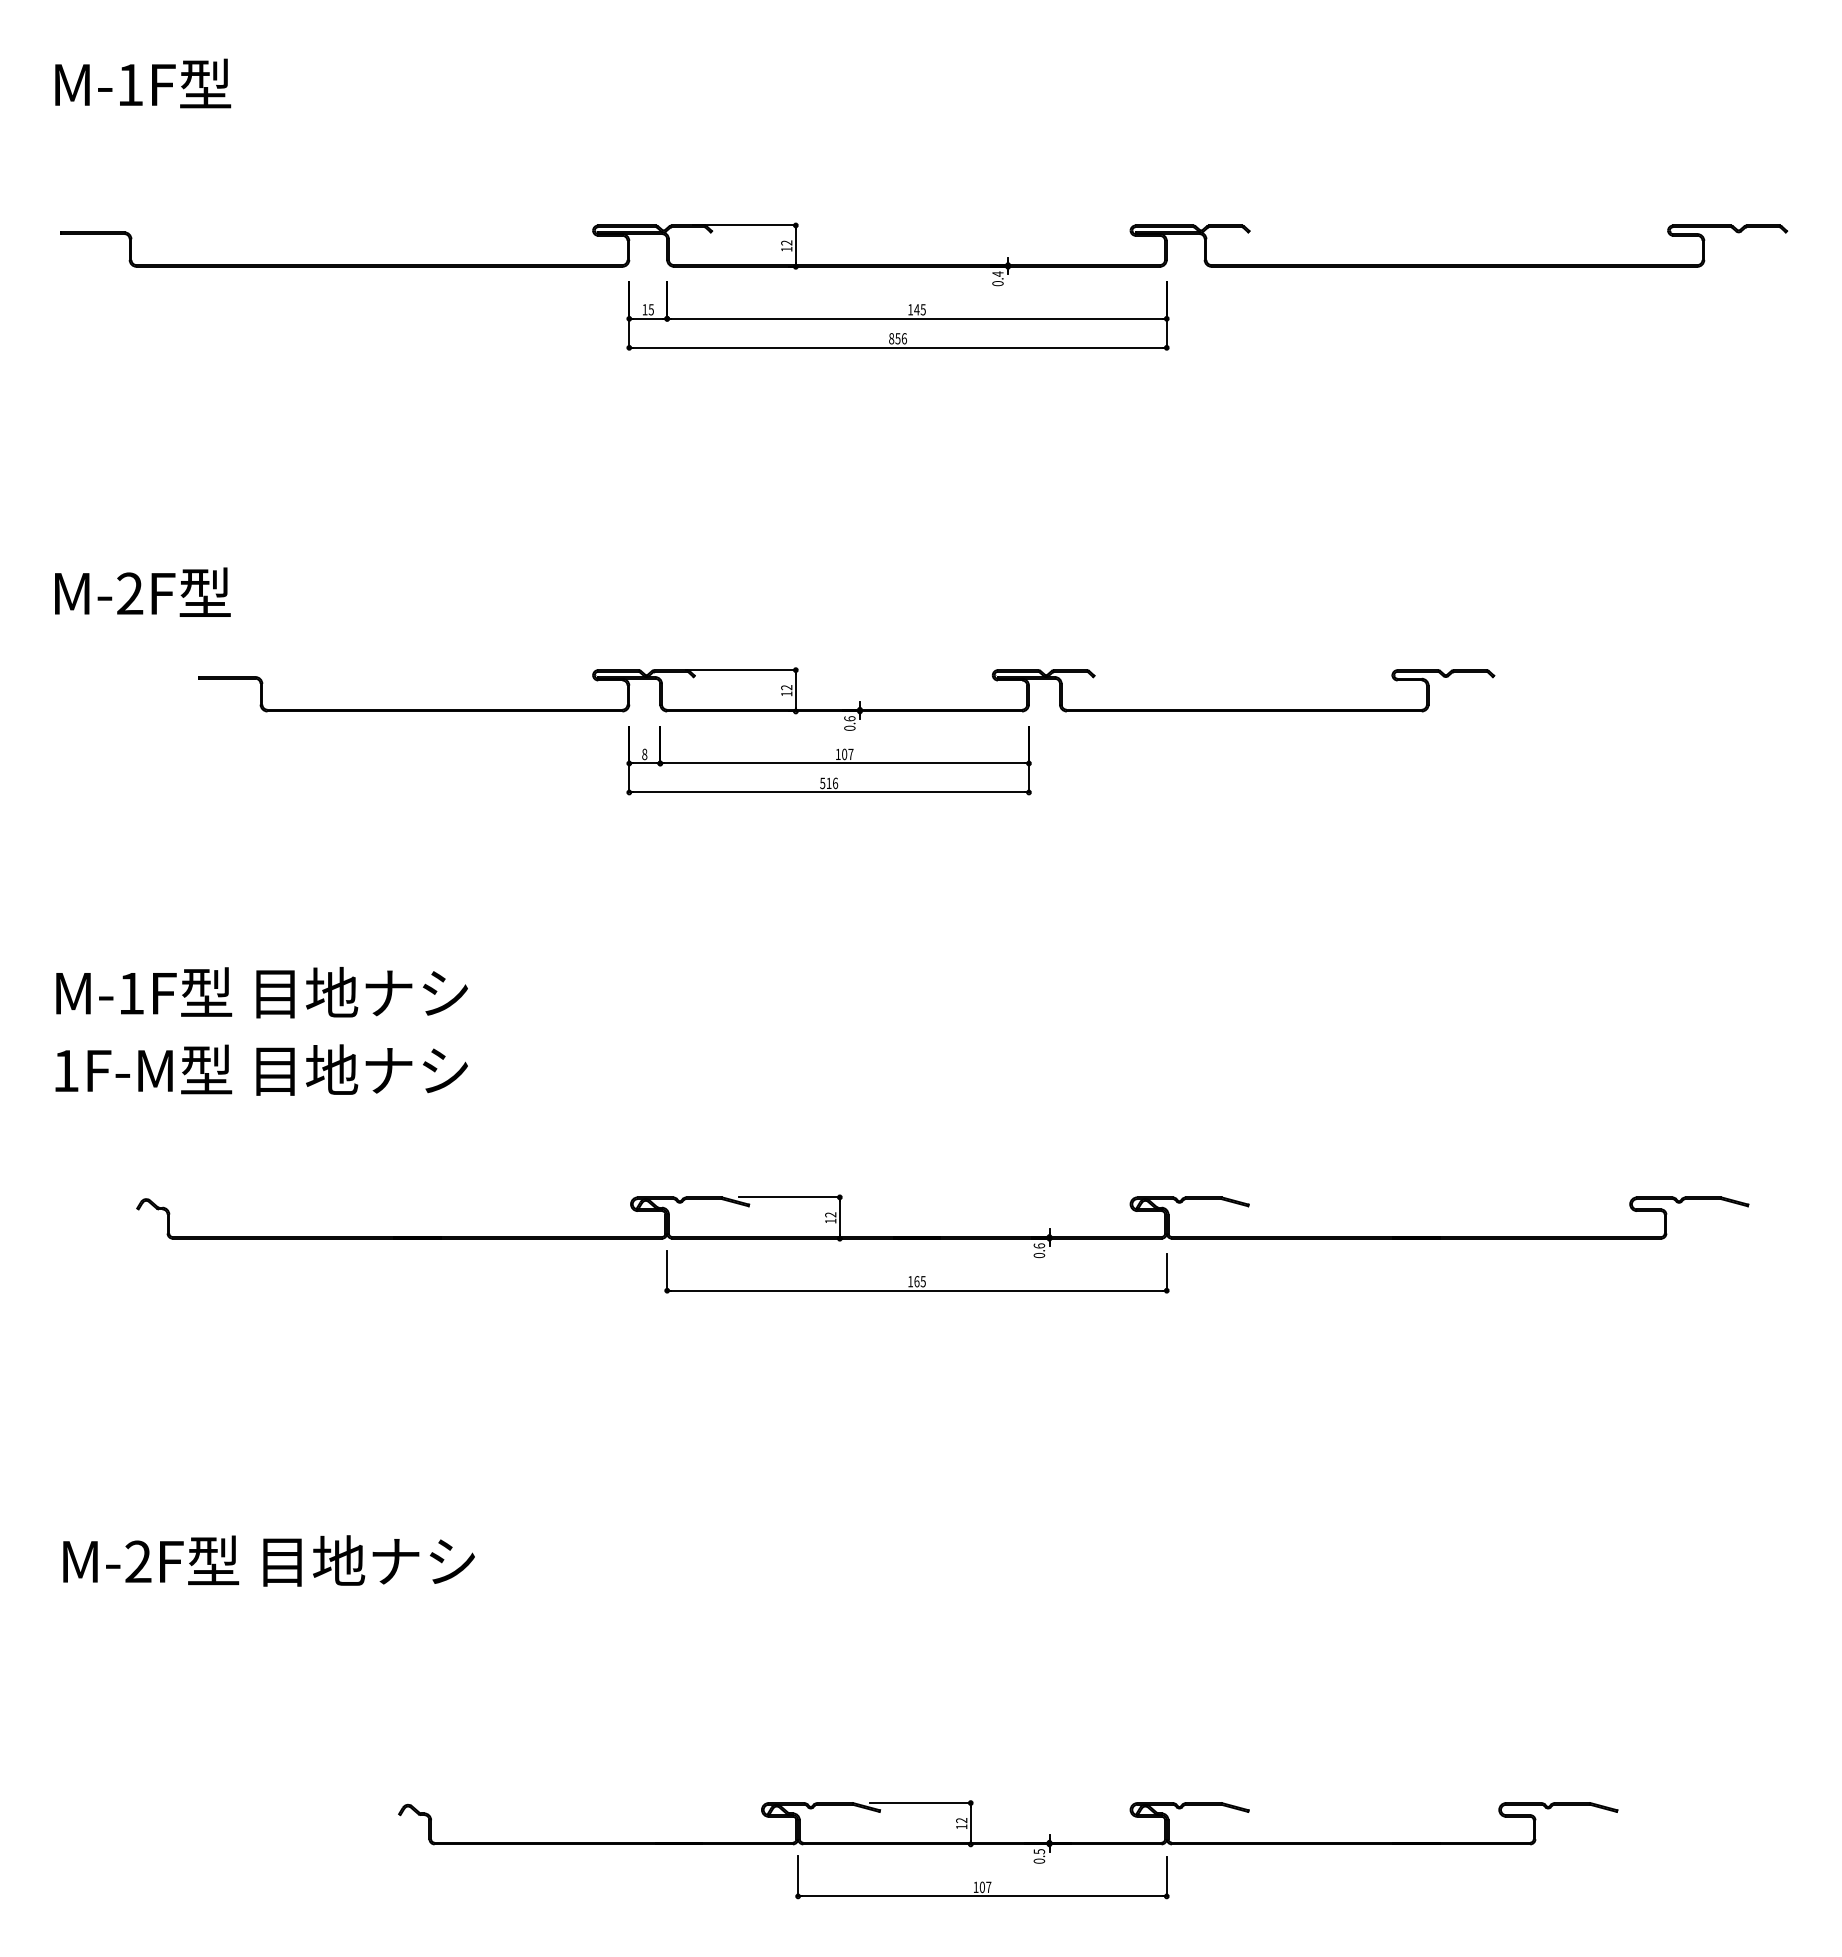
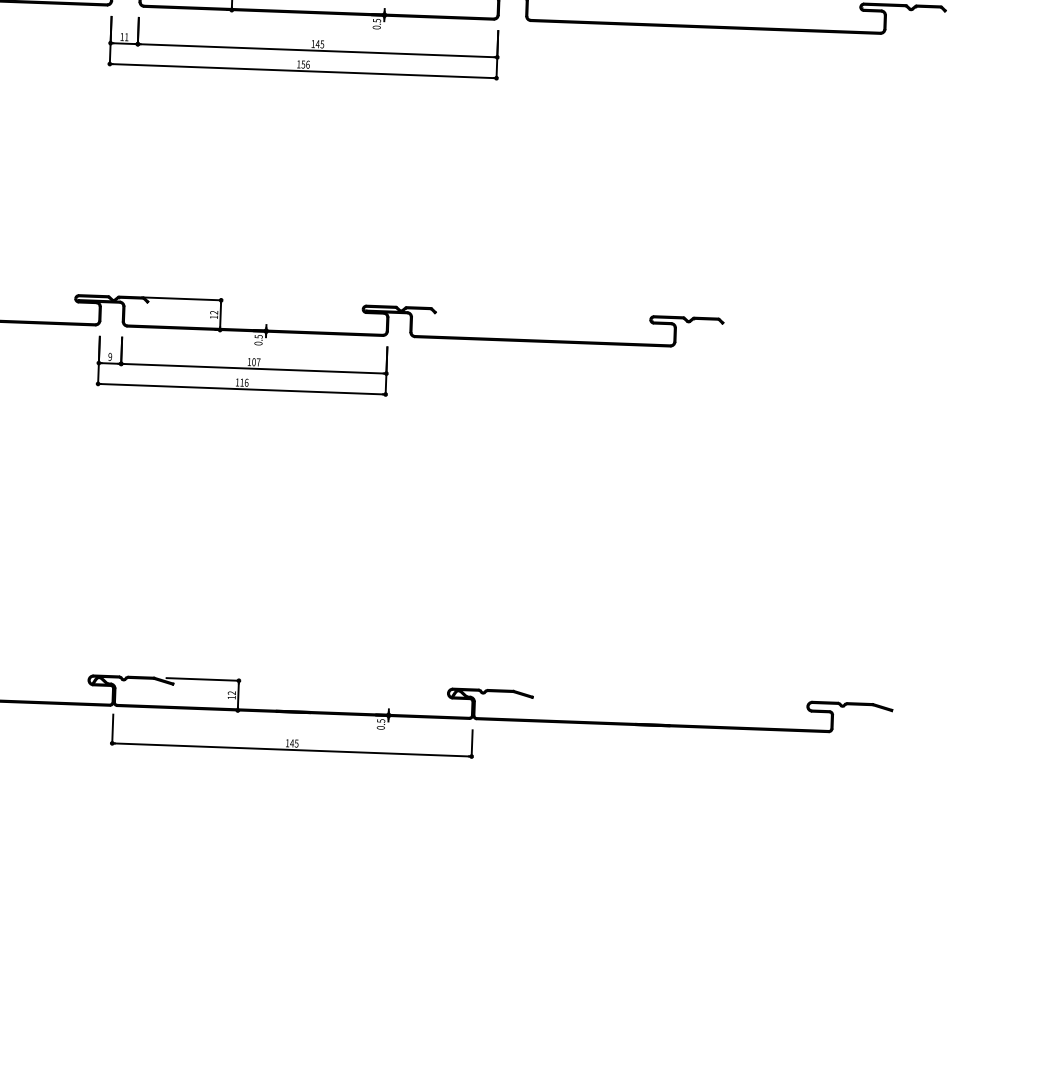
text: (997, 273) -> (376, 20), 0.4 -> 0.5
text: (650, 309) -> (126, 37), 15 -> 11
text: (891, 338) -> (298, 64), 856 -> 156
text: (849, 718) -> (258, 336), 0.6 -> 0.5
text: (644, 754) -> (110, 357), 8 -> 9
text: (822, 783) -> (237, 382), 516 -> 116
text: (1039, 1245) -> (381, 720), 0.6 -> 0.5
text: (916, 1281) -> (291, 743), 165 -> 145

